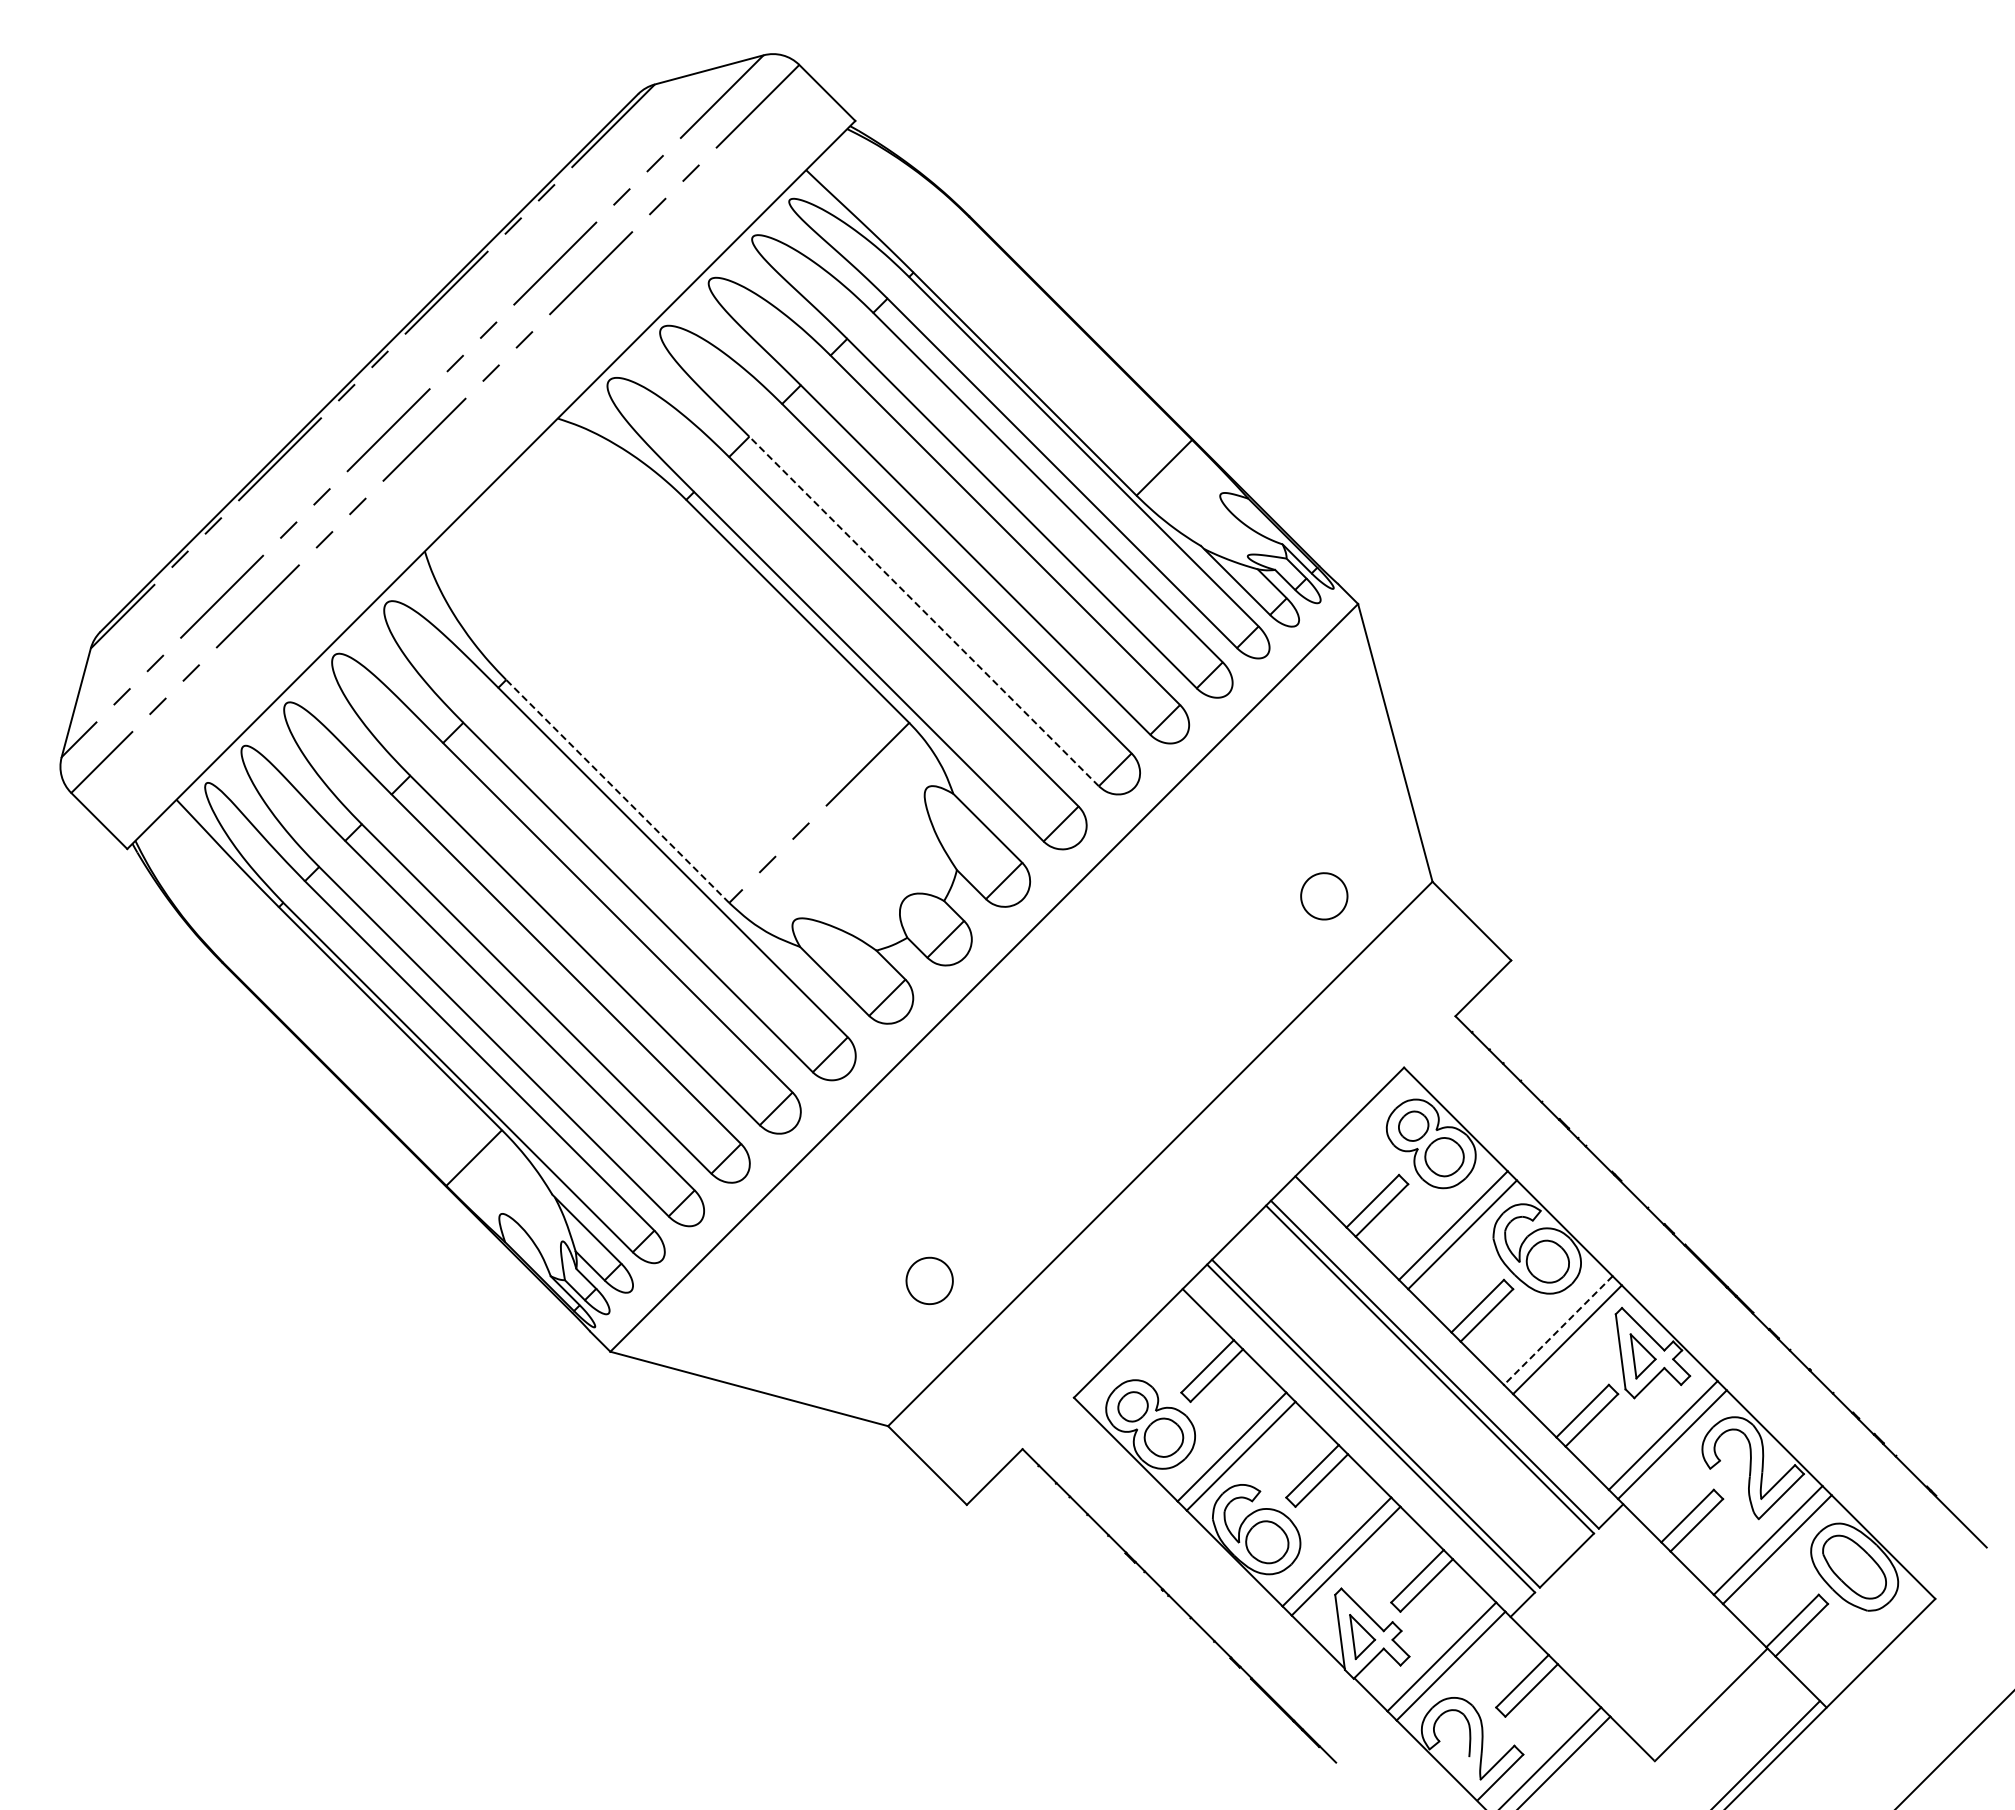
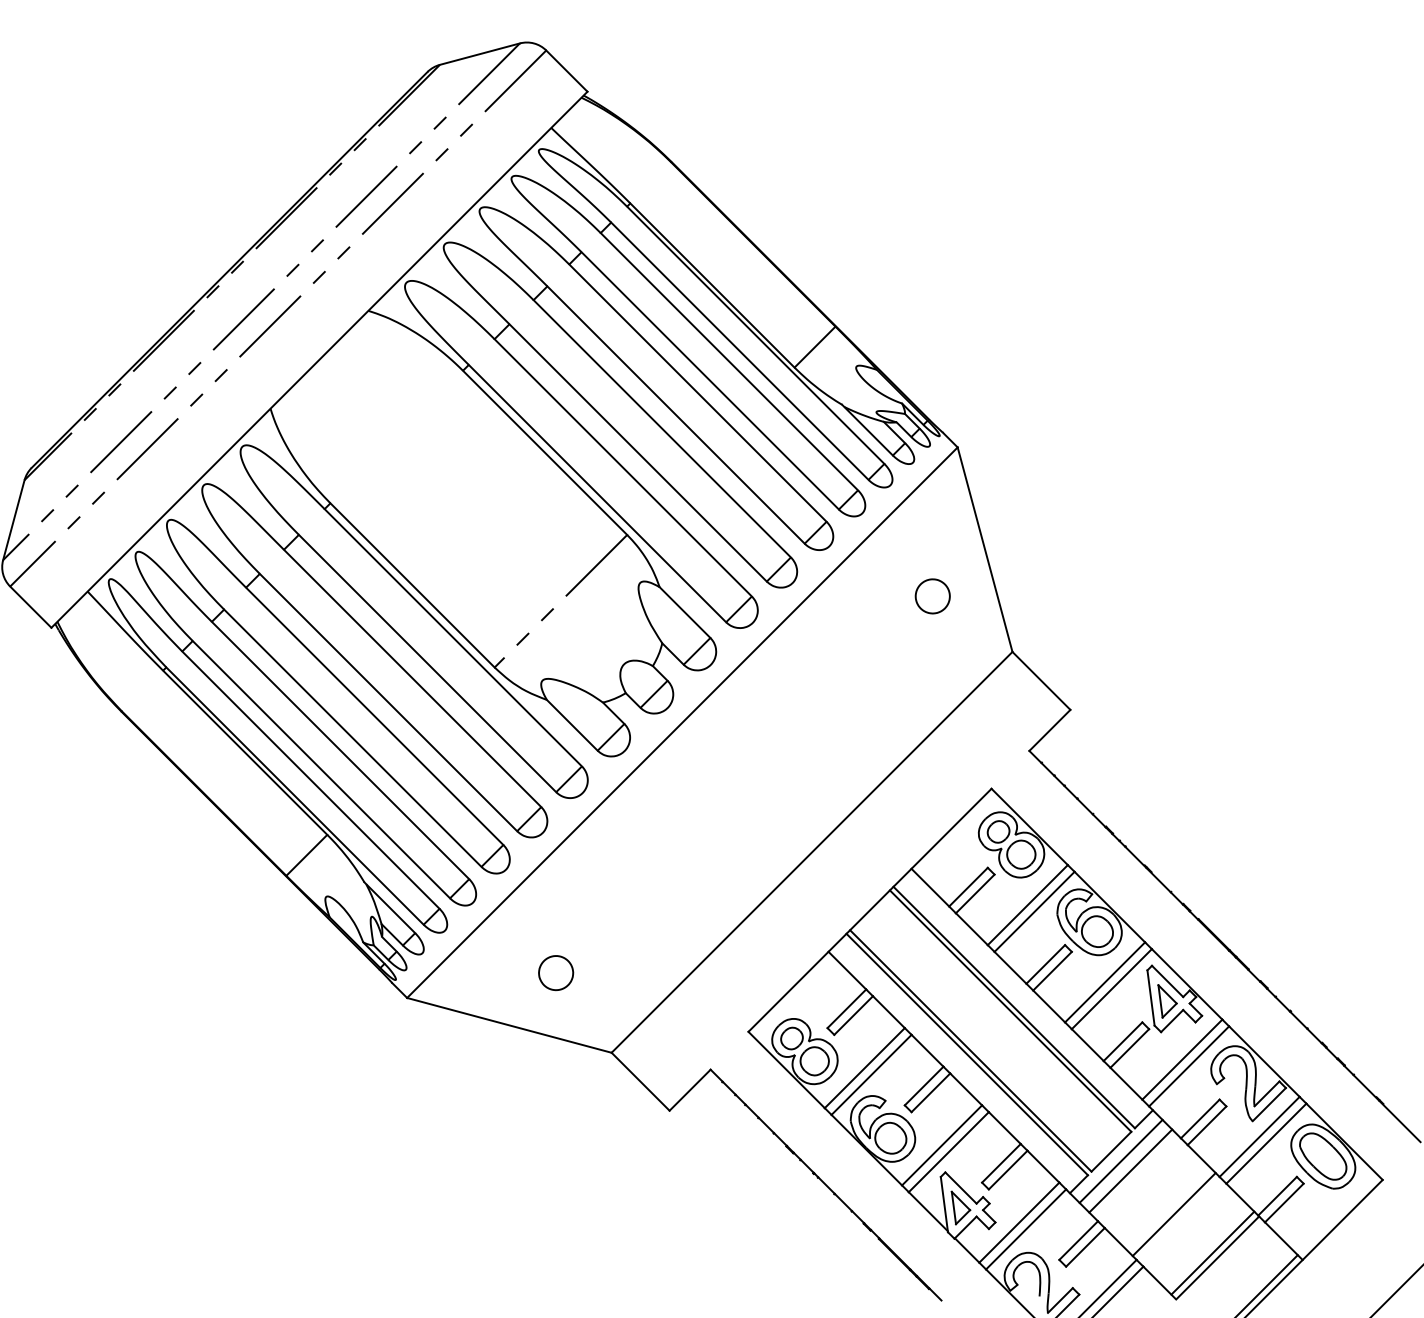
line: (923, 611) -> (637, 452), dashed -> solid
line: (617, 791) -> (412, 585), dashed -> solid
part: (1324, 896) -> (932, 596), moved
part: (929, 1280) -> (555, 972), moved
line: (1558, 1330) -> (1105, 982), dashed -> solid
line: (1579, 1573) -> (1120, 1161), added
line: (1592, 1586) -> (1130, 1170), added
line: (1651, 1645) -> (1173, 1214), added
line: (1704, 1697) -> (1212, 1252), added

